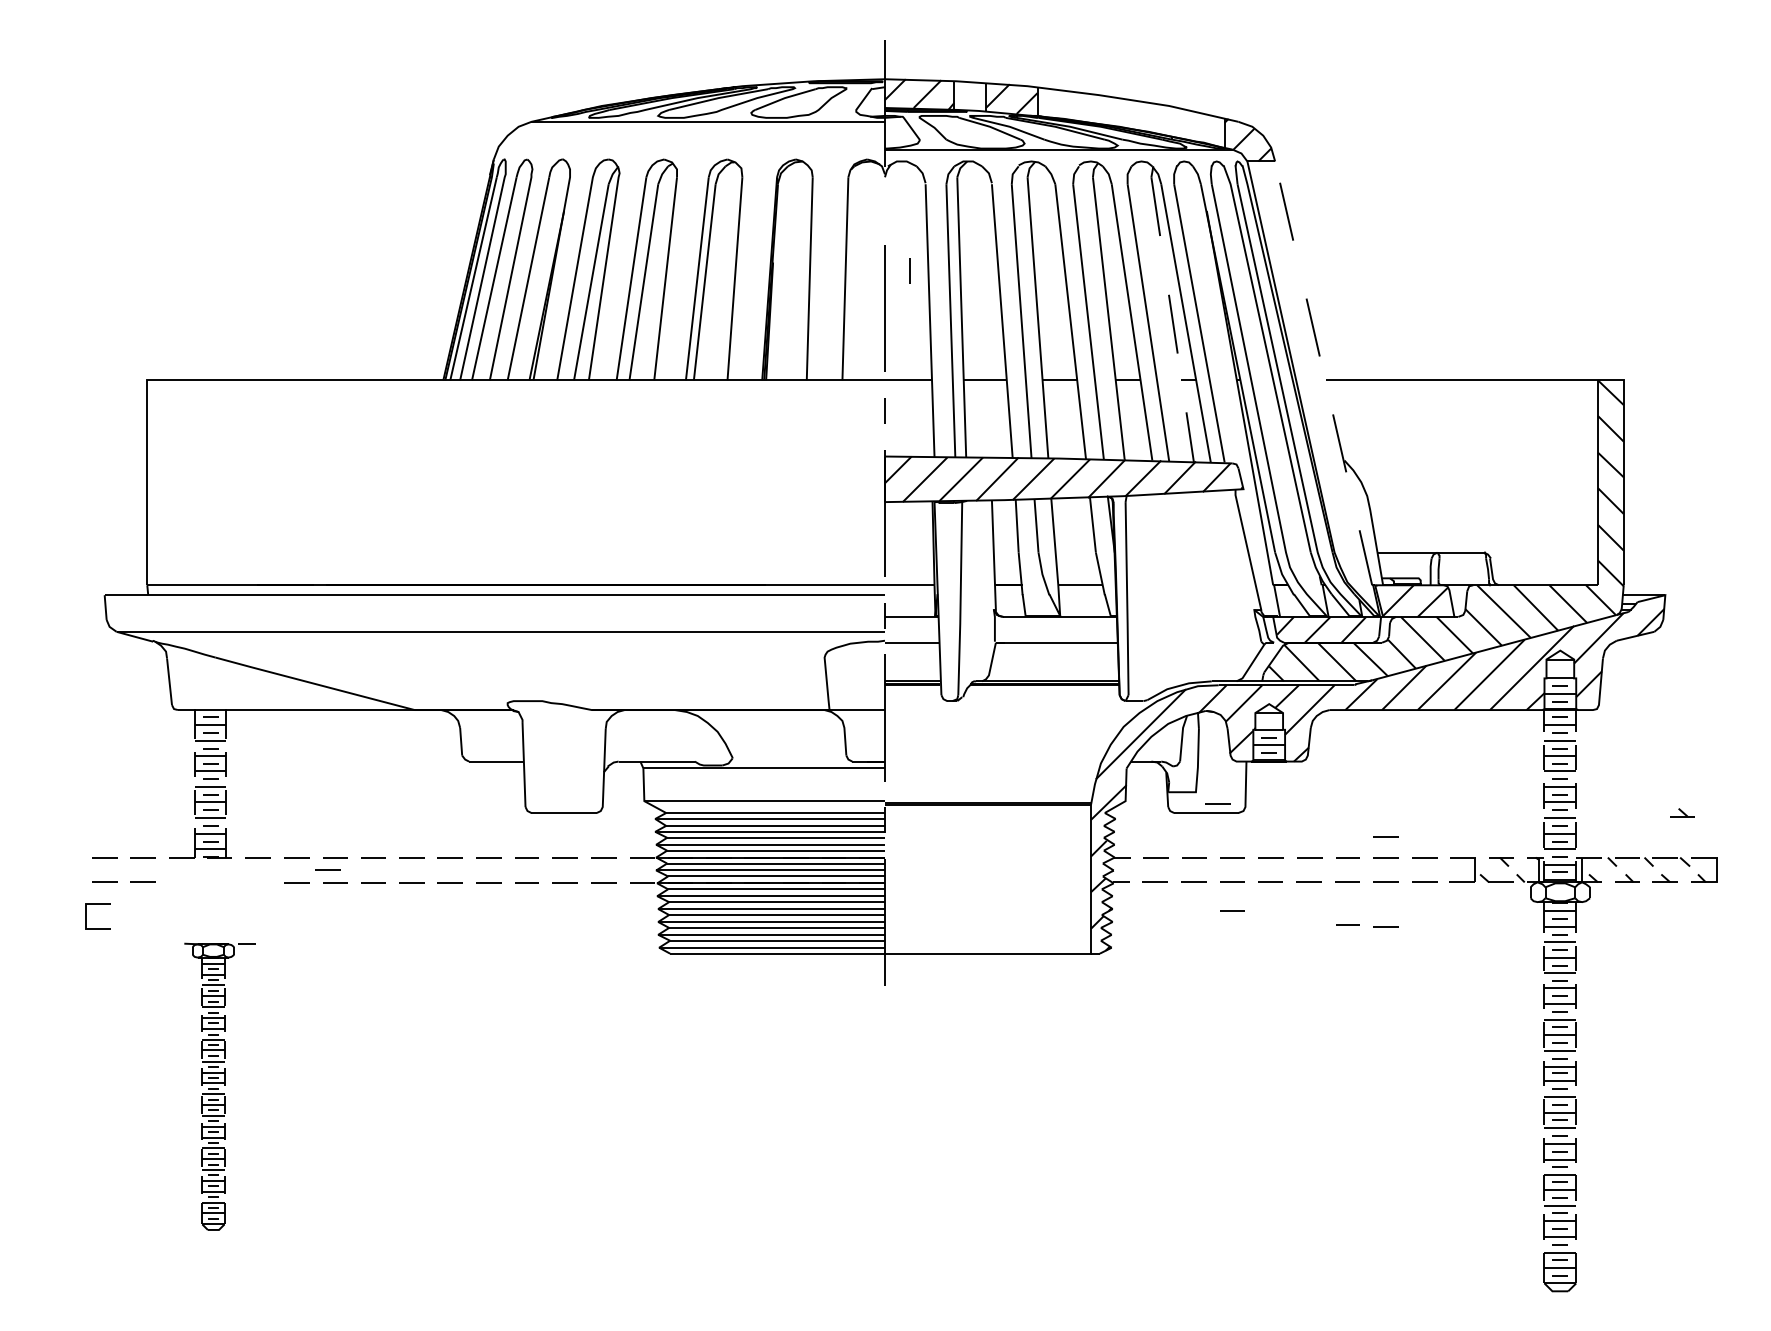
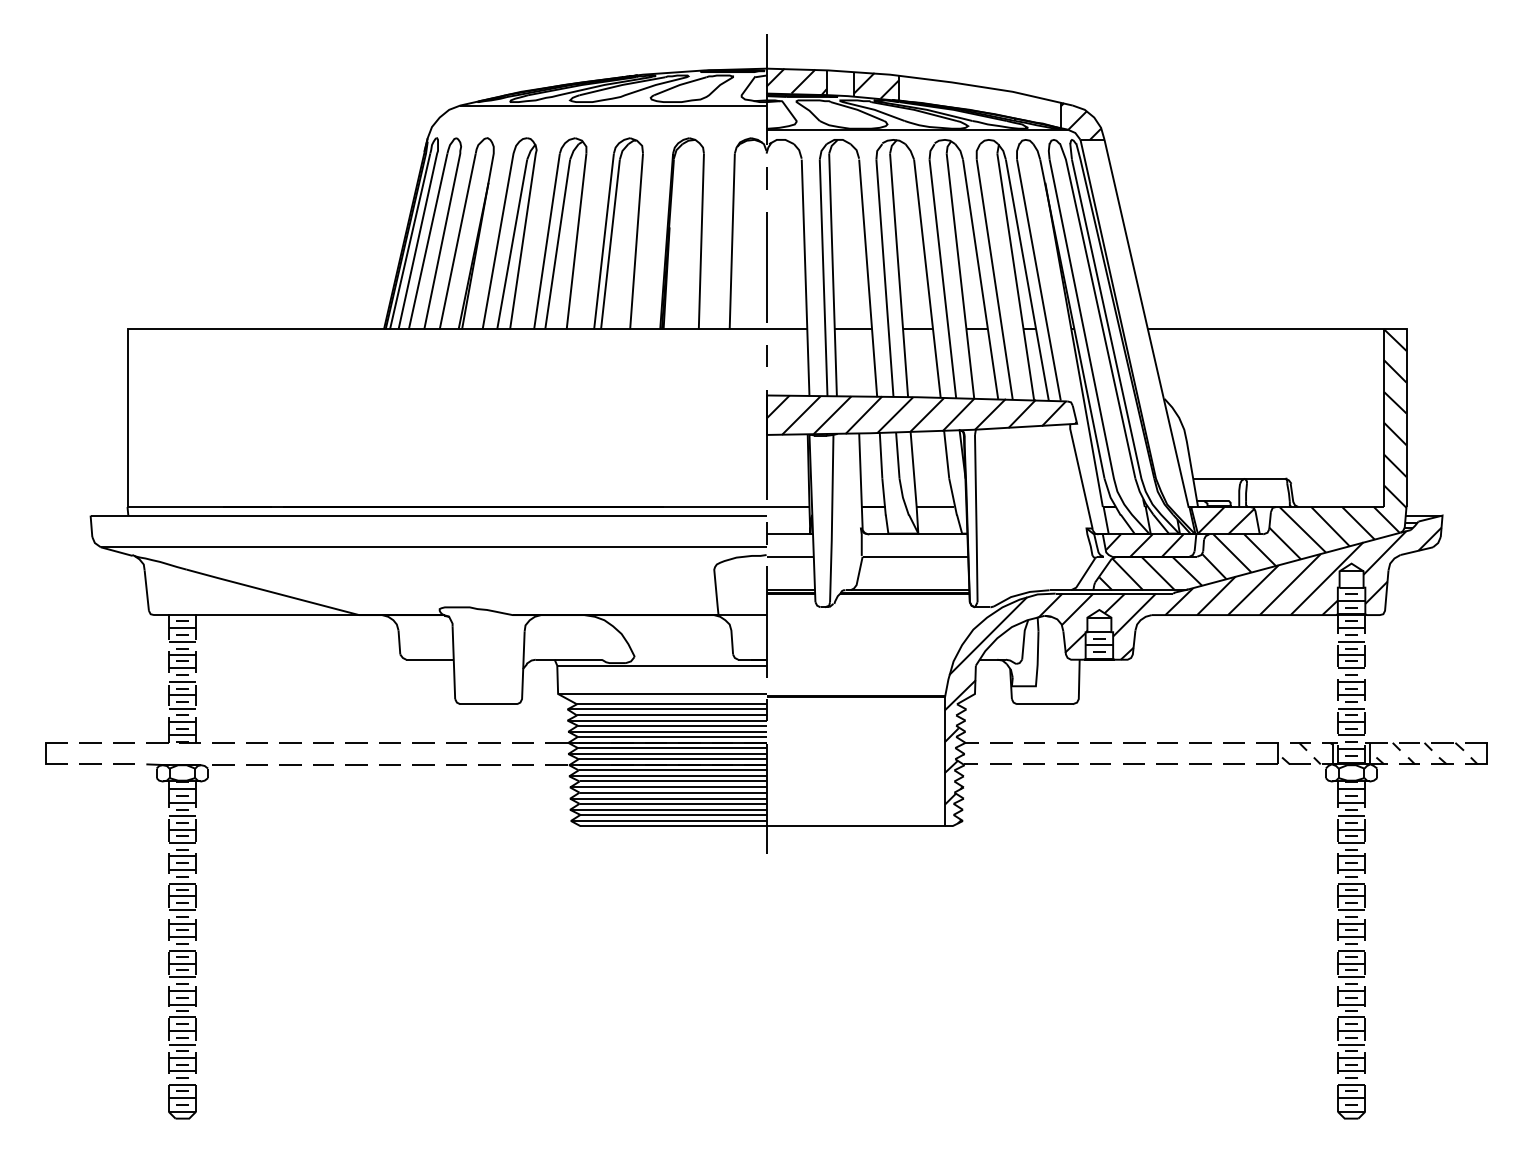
line: (910, 270) -> (766, 178), moved
line: (1172, 320) -> (1015, 277), dashed -> solid
line: (1324, 375) -> (1147, 325), dashed -> solid
line: (1217, 804) -> (1054, 696), removed
part: (1682, 812) -> (1457, 703), removed
line: (1385, 836) -> (1200, 724), removed
line: (327, 868) -> (283, 752), removed
line: (97, 904) -> (56, 743), moved
line: (1232, 910) -> (1067, 788), removed
line: (1347, 924) -> (1167, 800), removed
line: (1385, 926) -> (1200, 802), removed
part: (219, 1086) -> (190, 941), size x1.43

